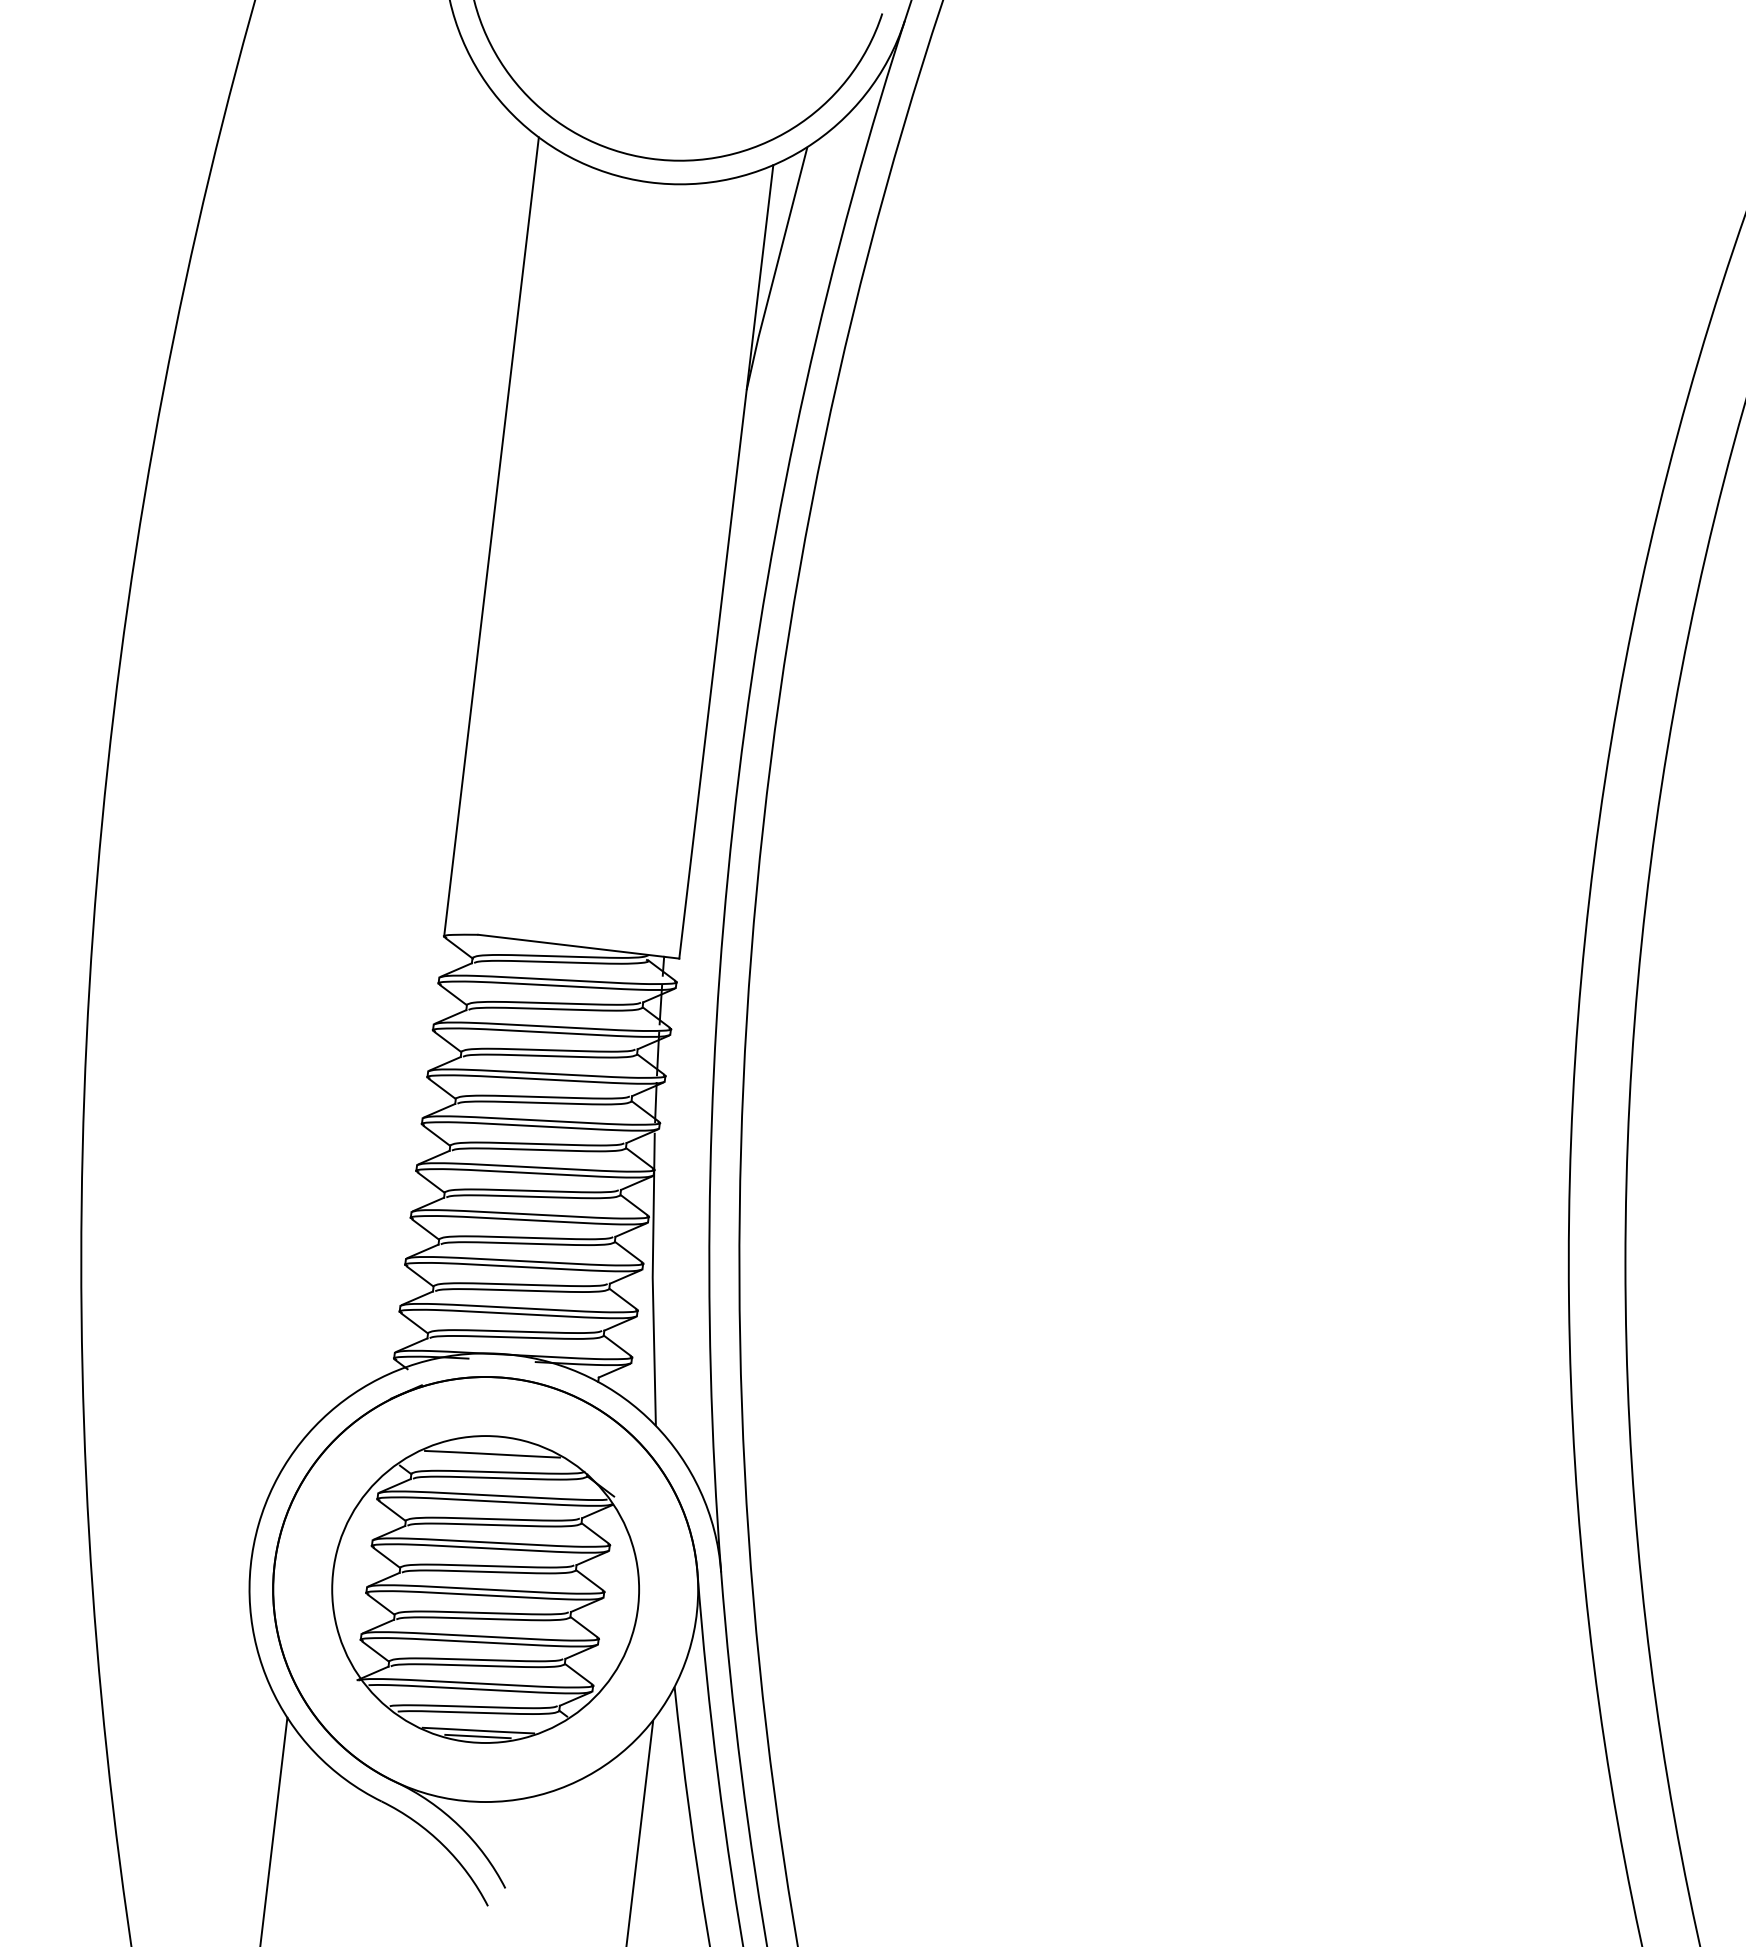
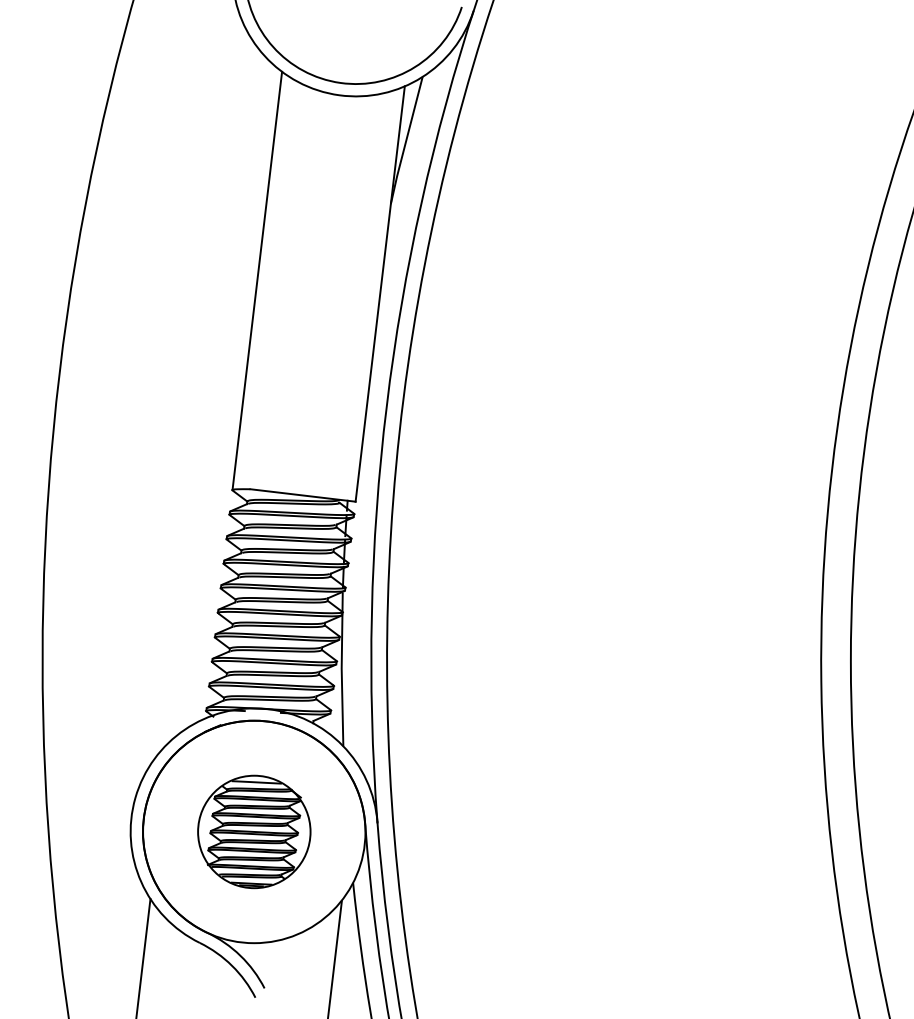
part: (486, 1588) -> (254, 831), size x0.7

